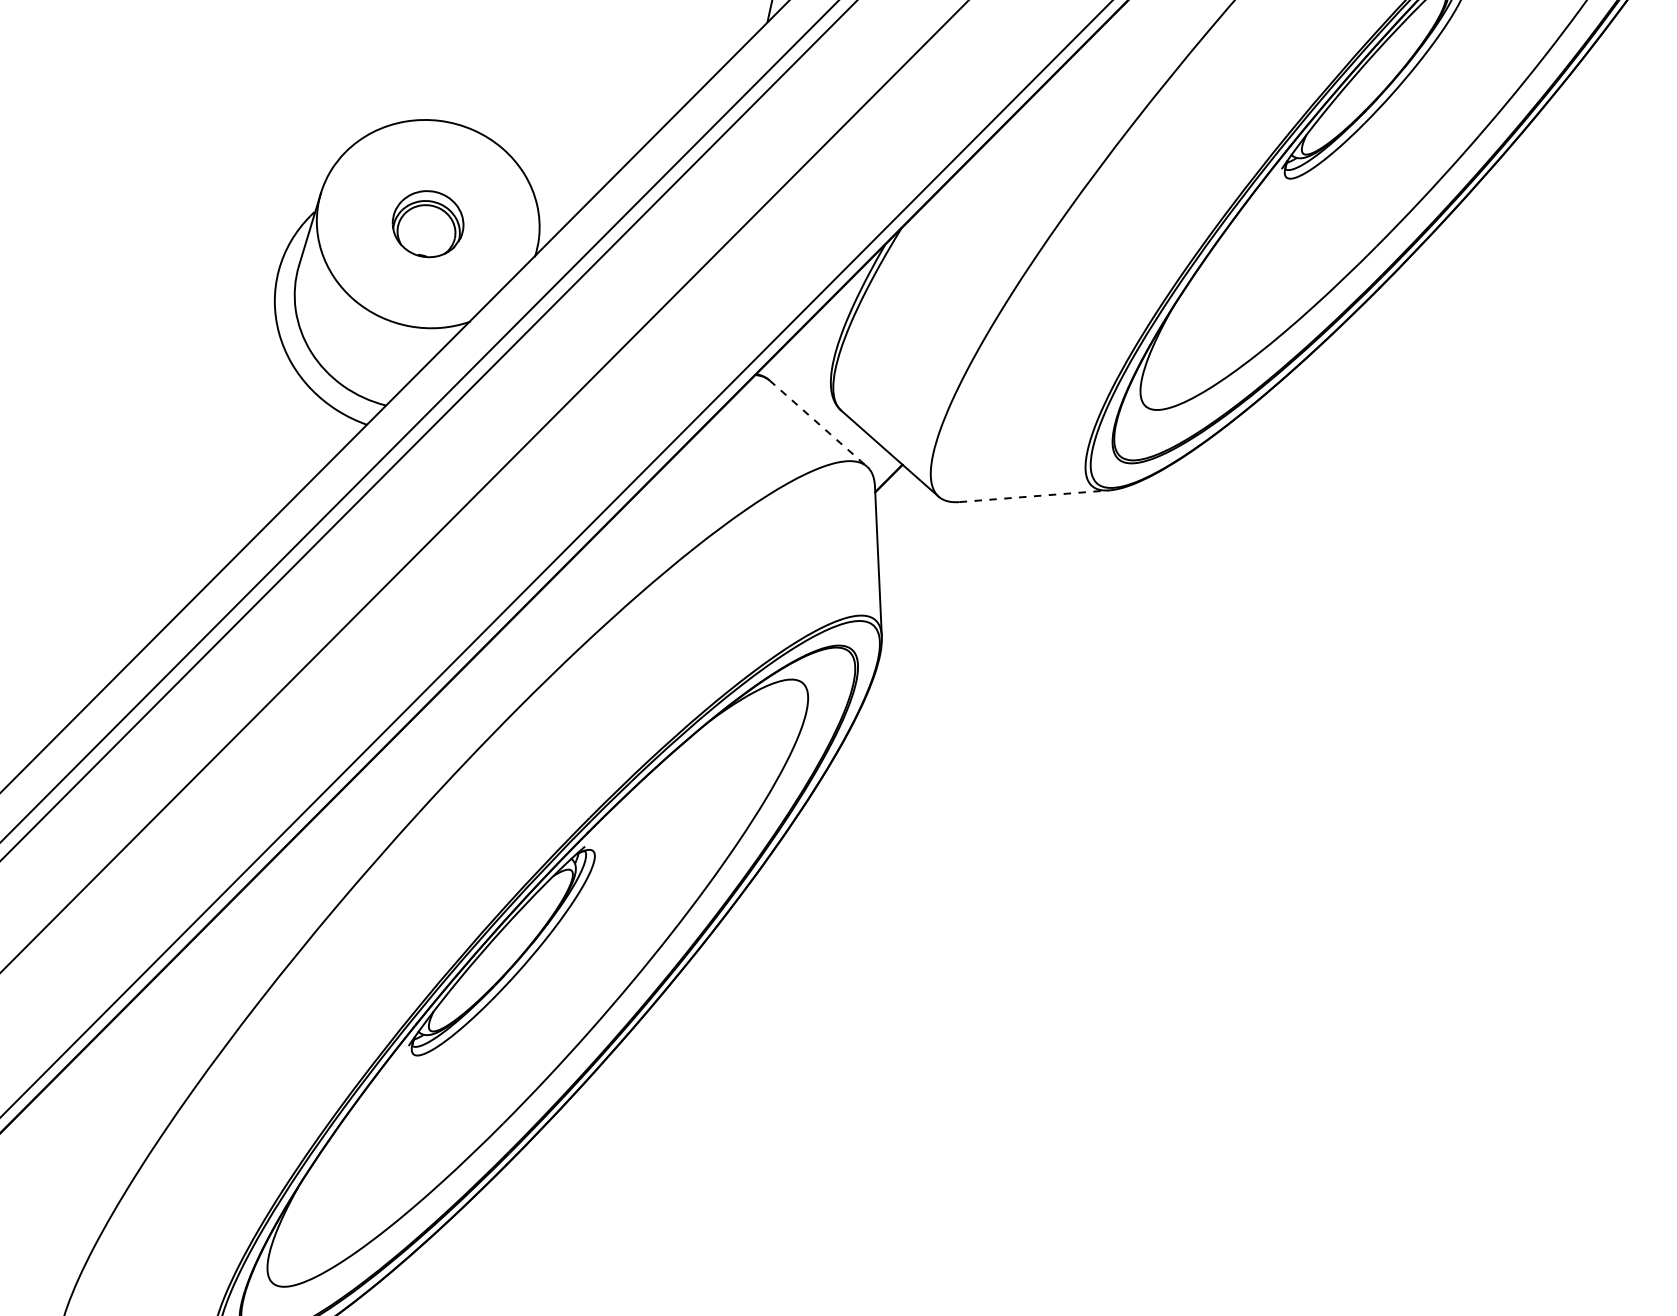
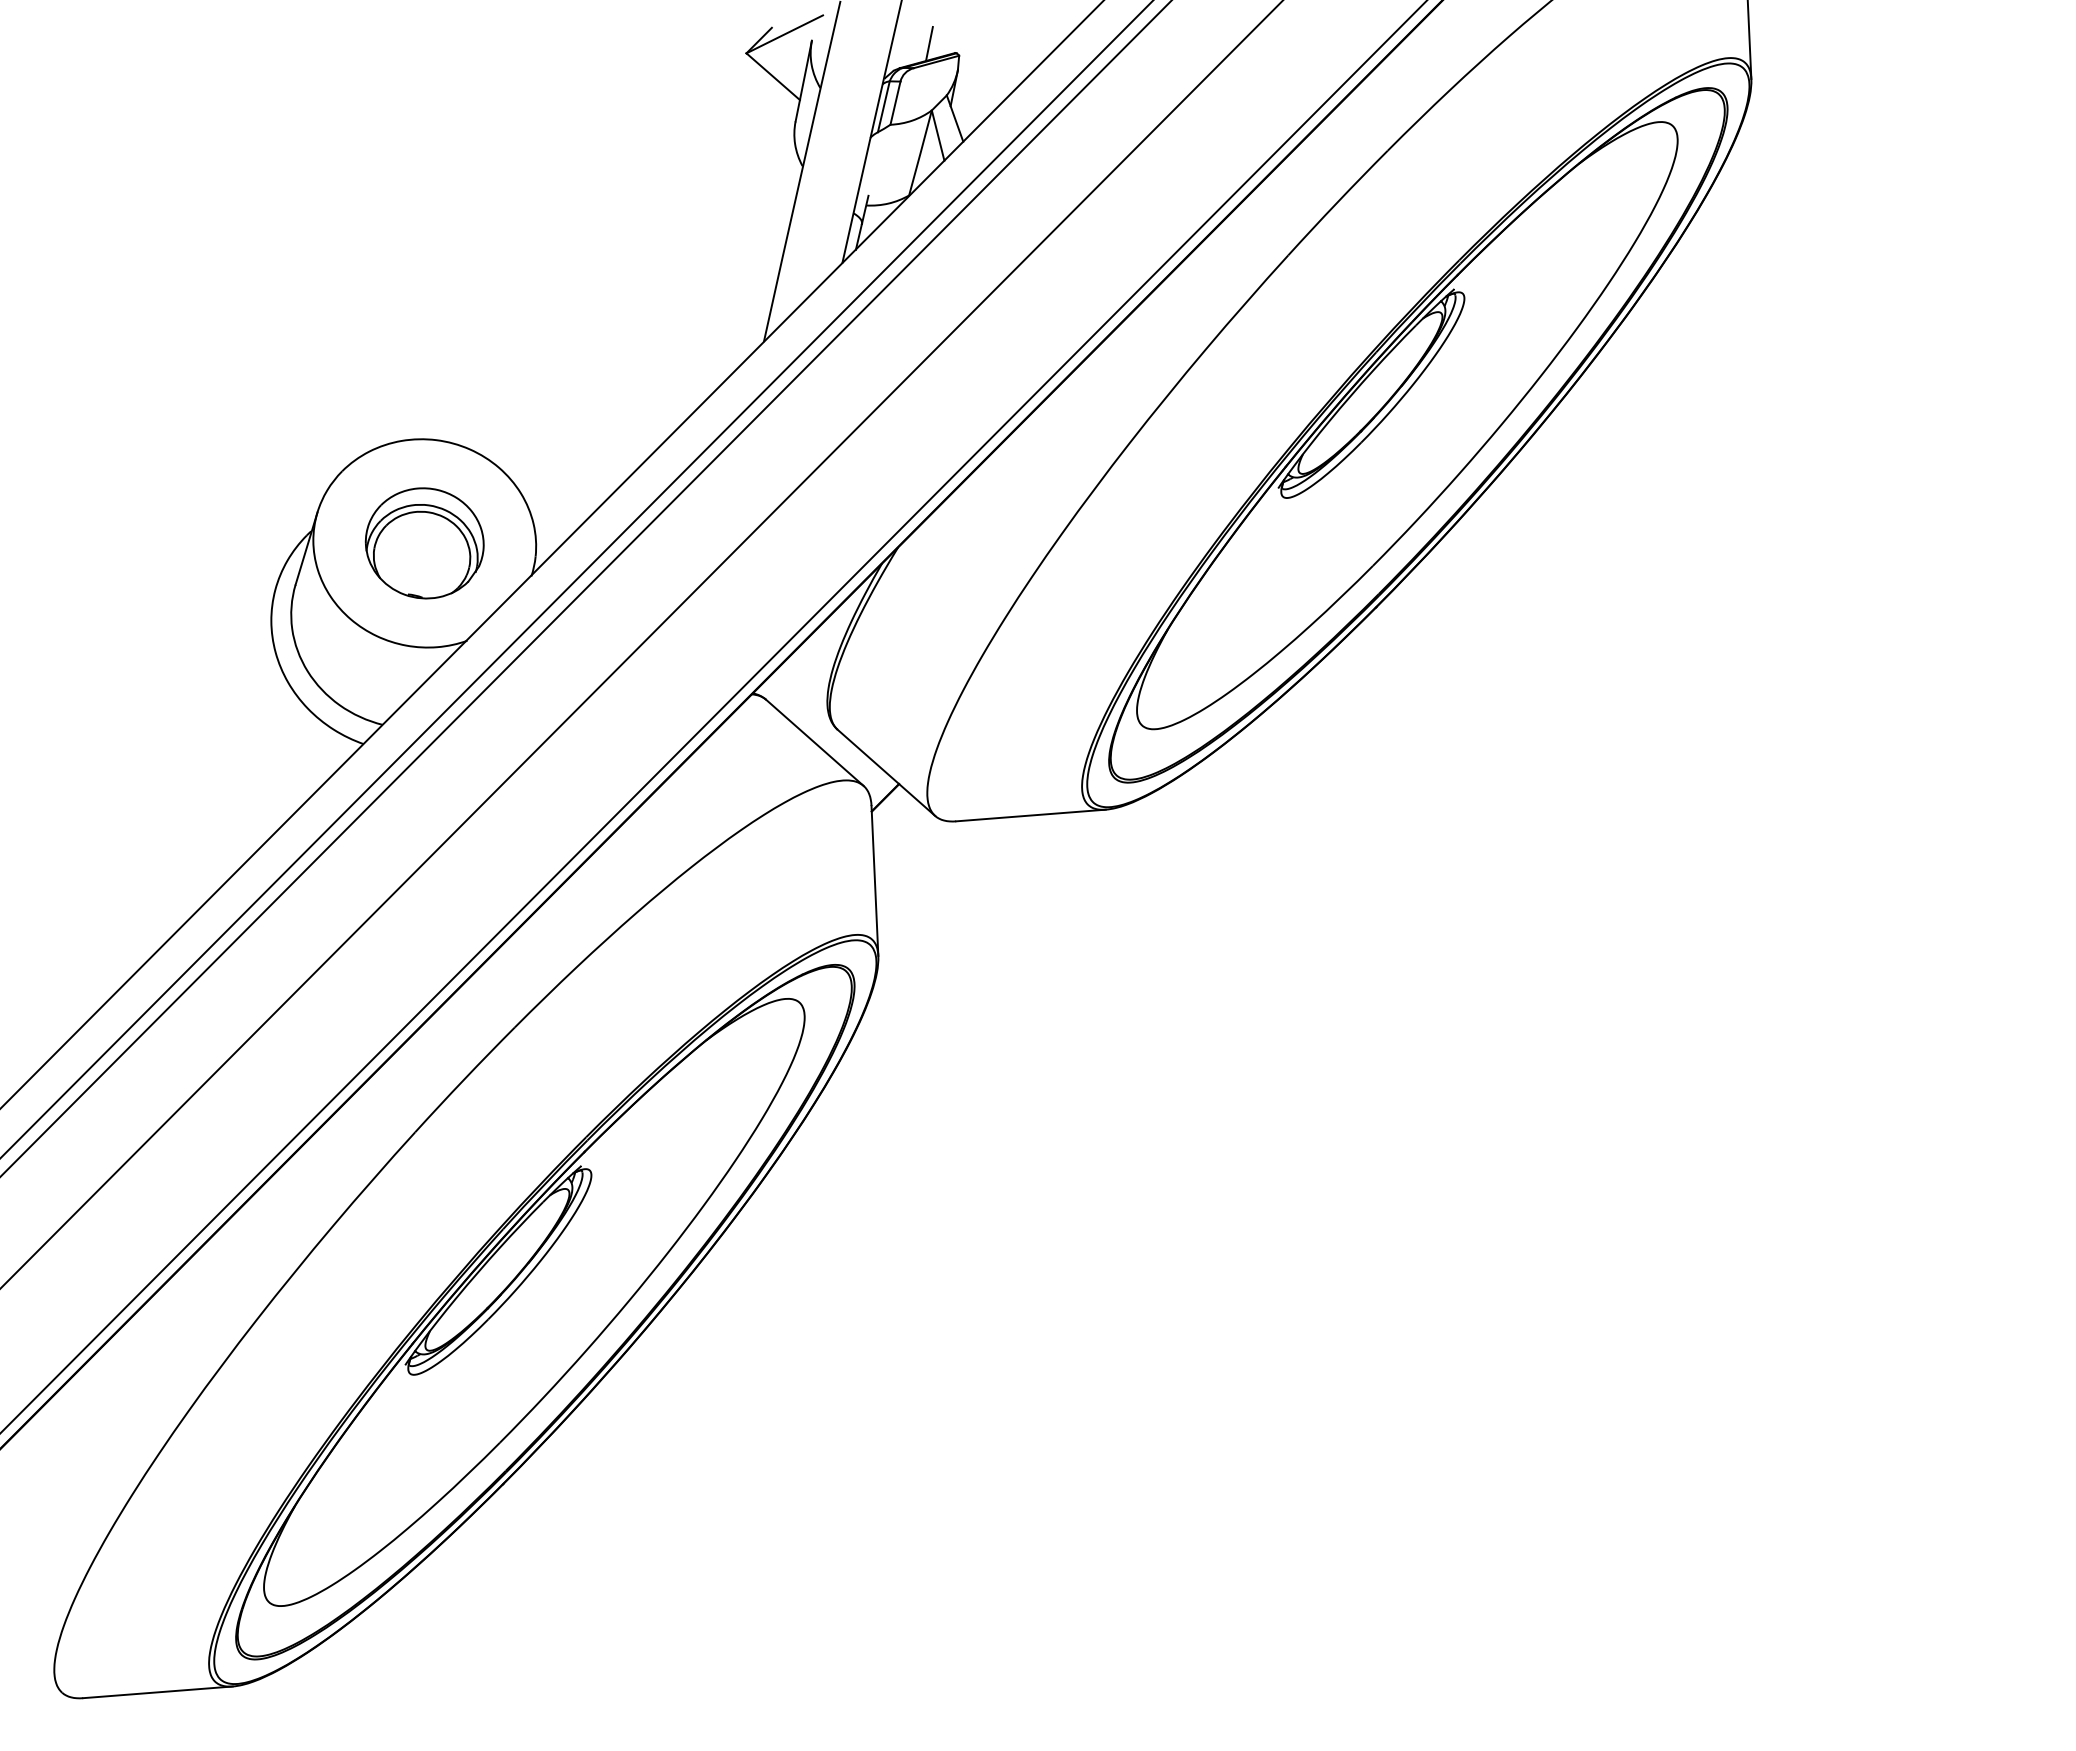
part: (427, 224) -> (424, 543), size x1.67
line: (818, 424) -> (815, 743), dashed -> solid
line: (1033, 496) -> (1030, 815), dashed -> solid

